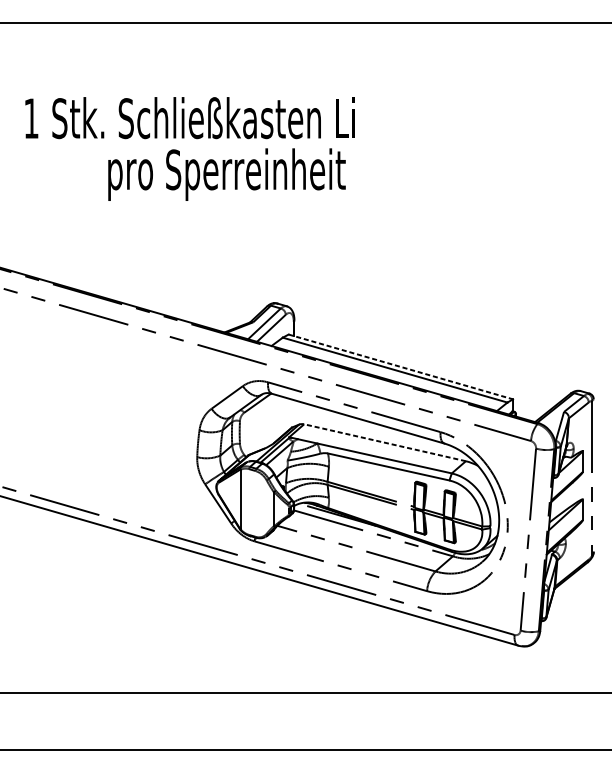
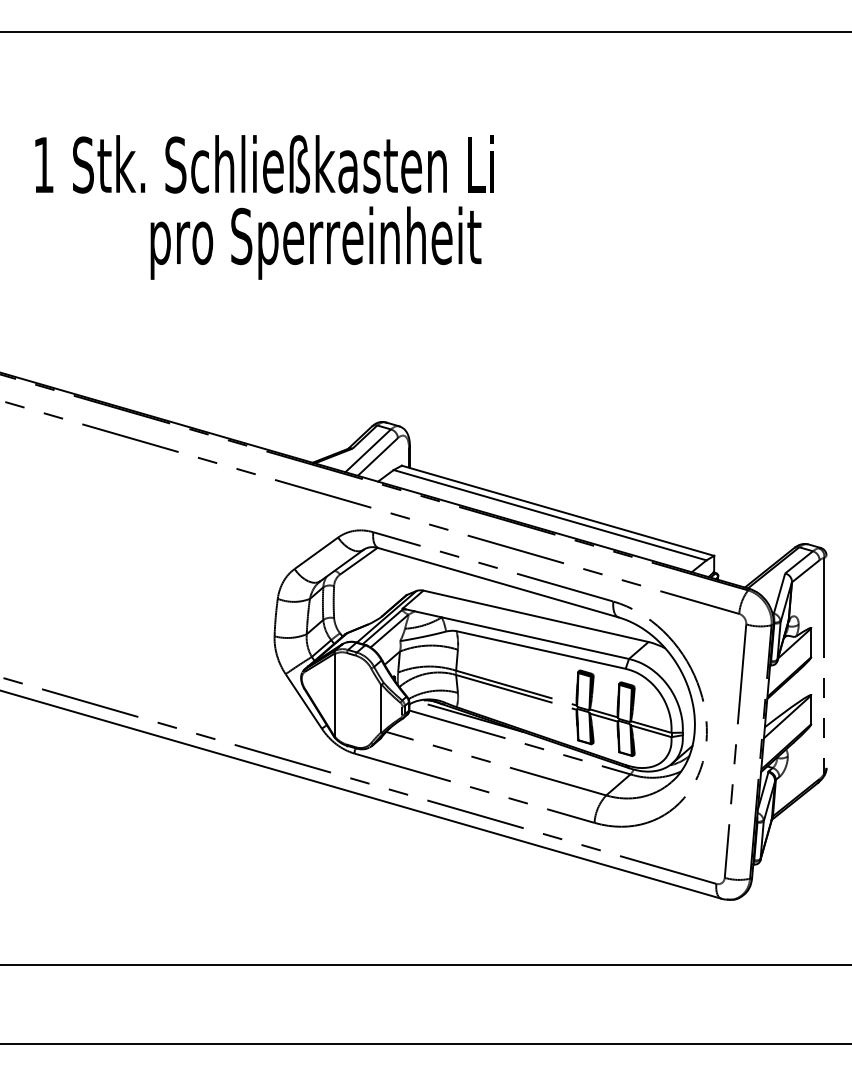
line: (401, 366) -> (558, 510), dashed -> solid
line: (384, 442) -> (535, 616), dashed -> solid

